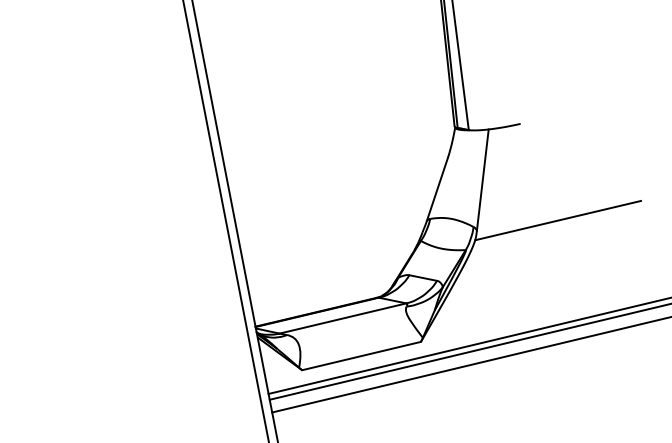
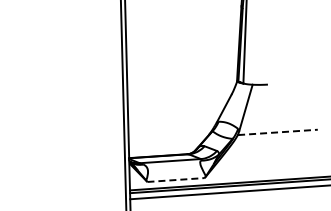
line: (557, 220) -> (277, 132), solid -> dashed
line: (362, 356) -> (176, 180), solid -> dashed

